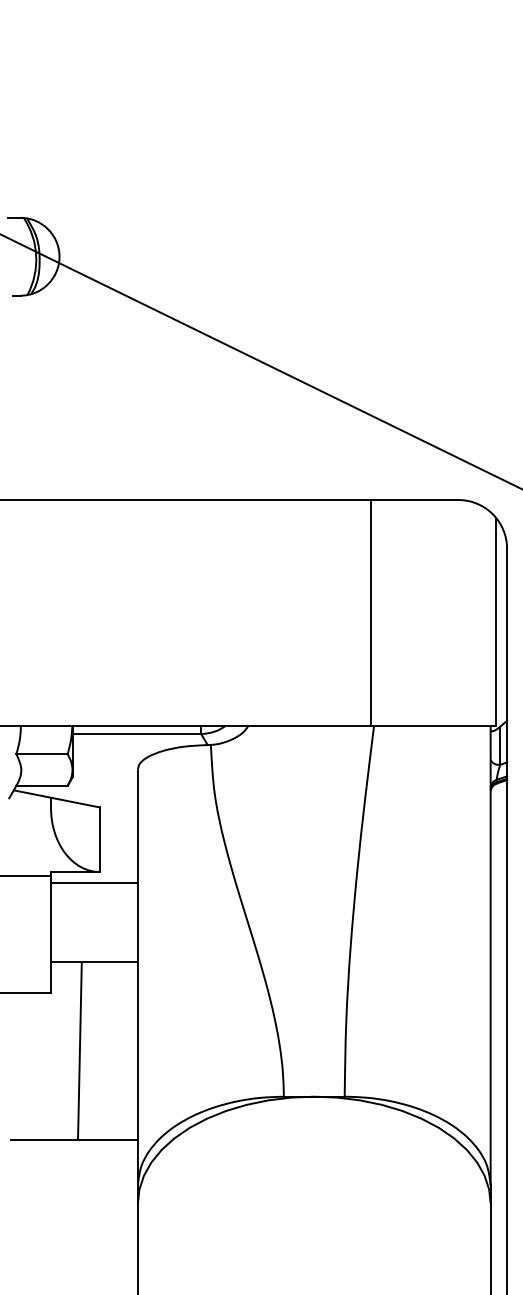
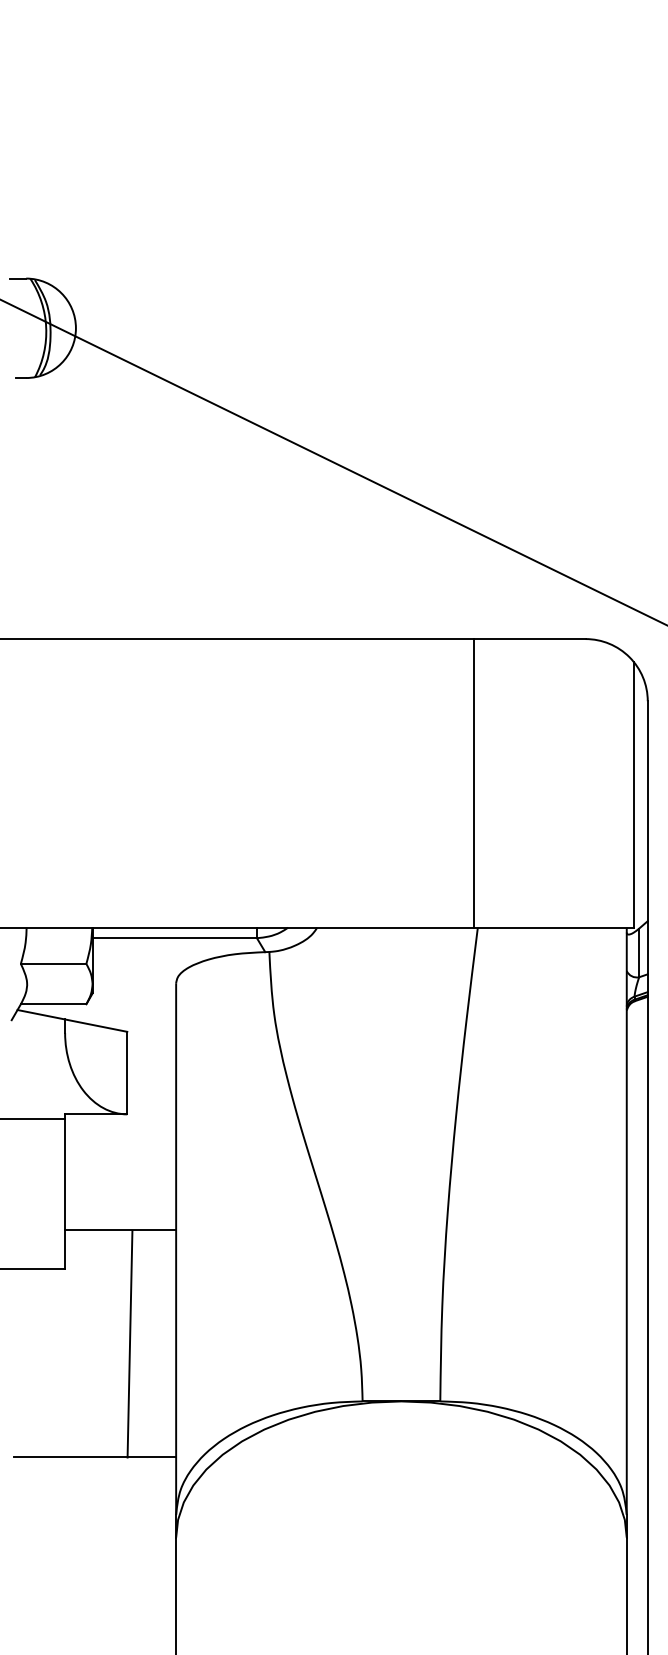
line: (94, 883) -> (120, 1128), removed
line: (79, 1050) -> (129, 1343), moved

